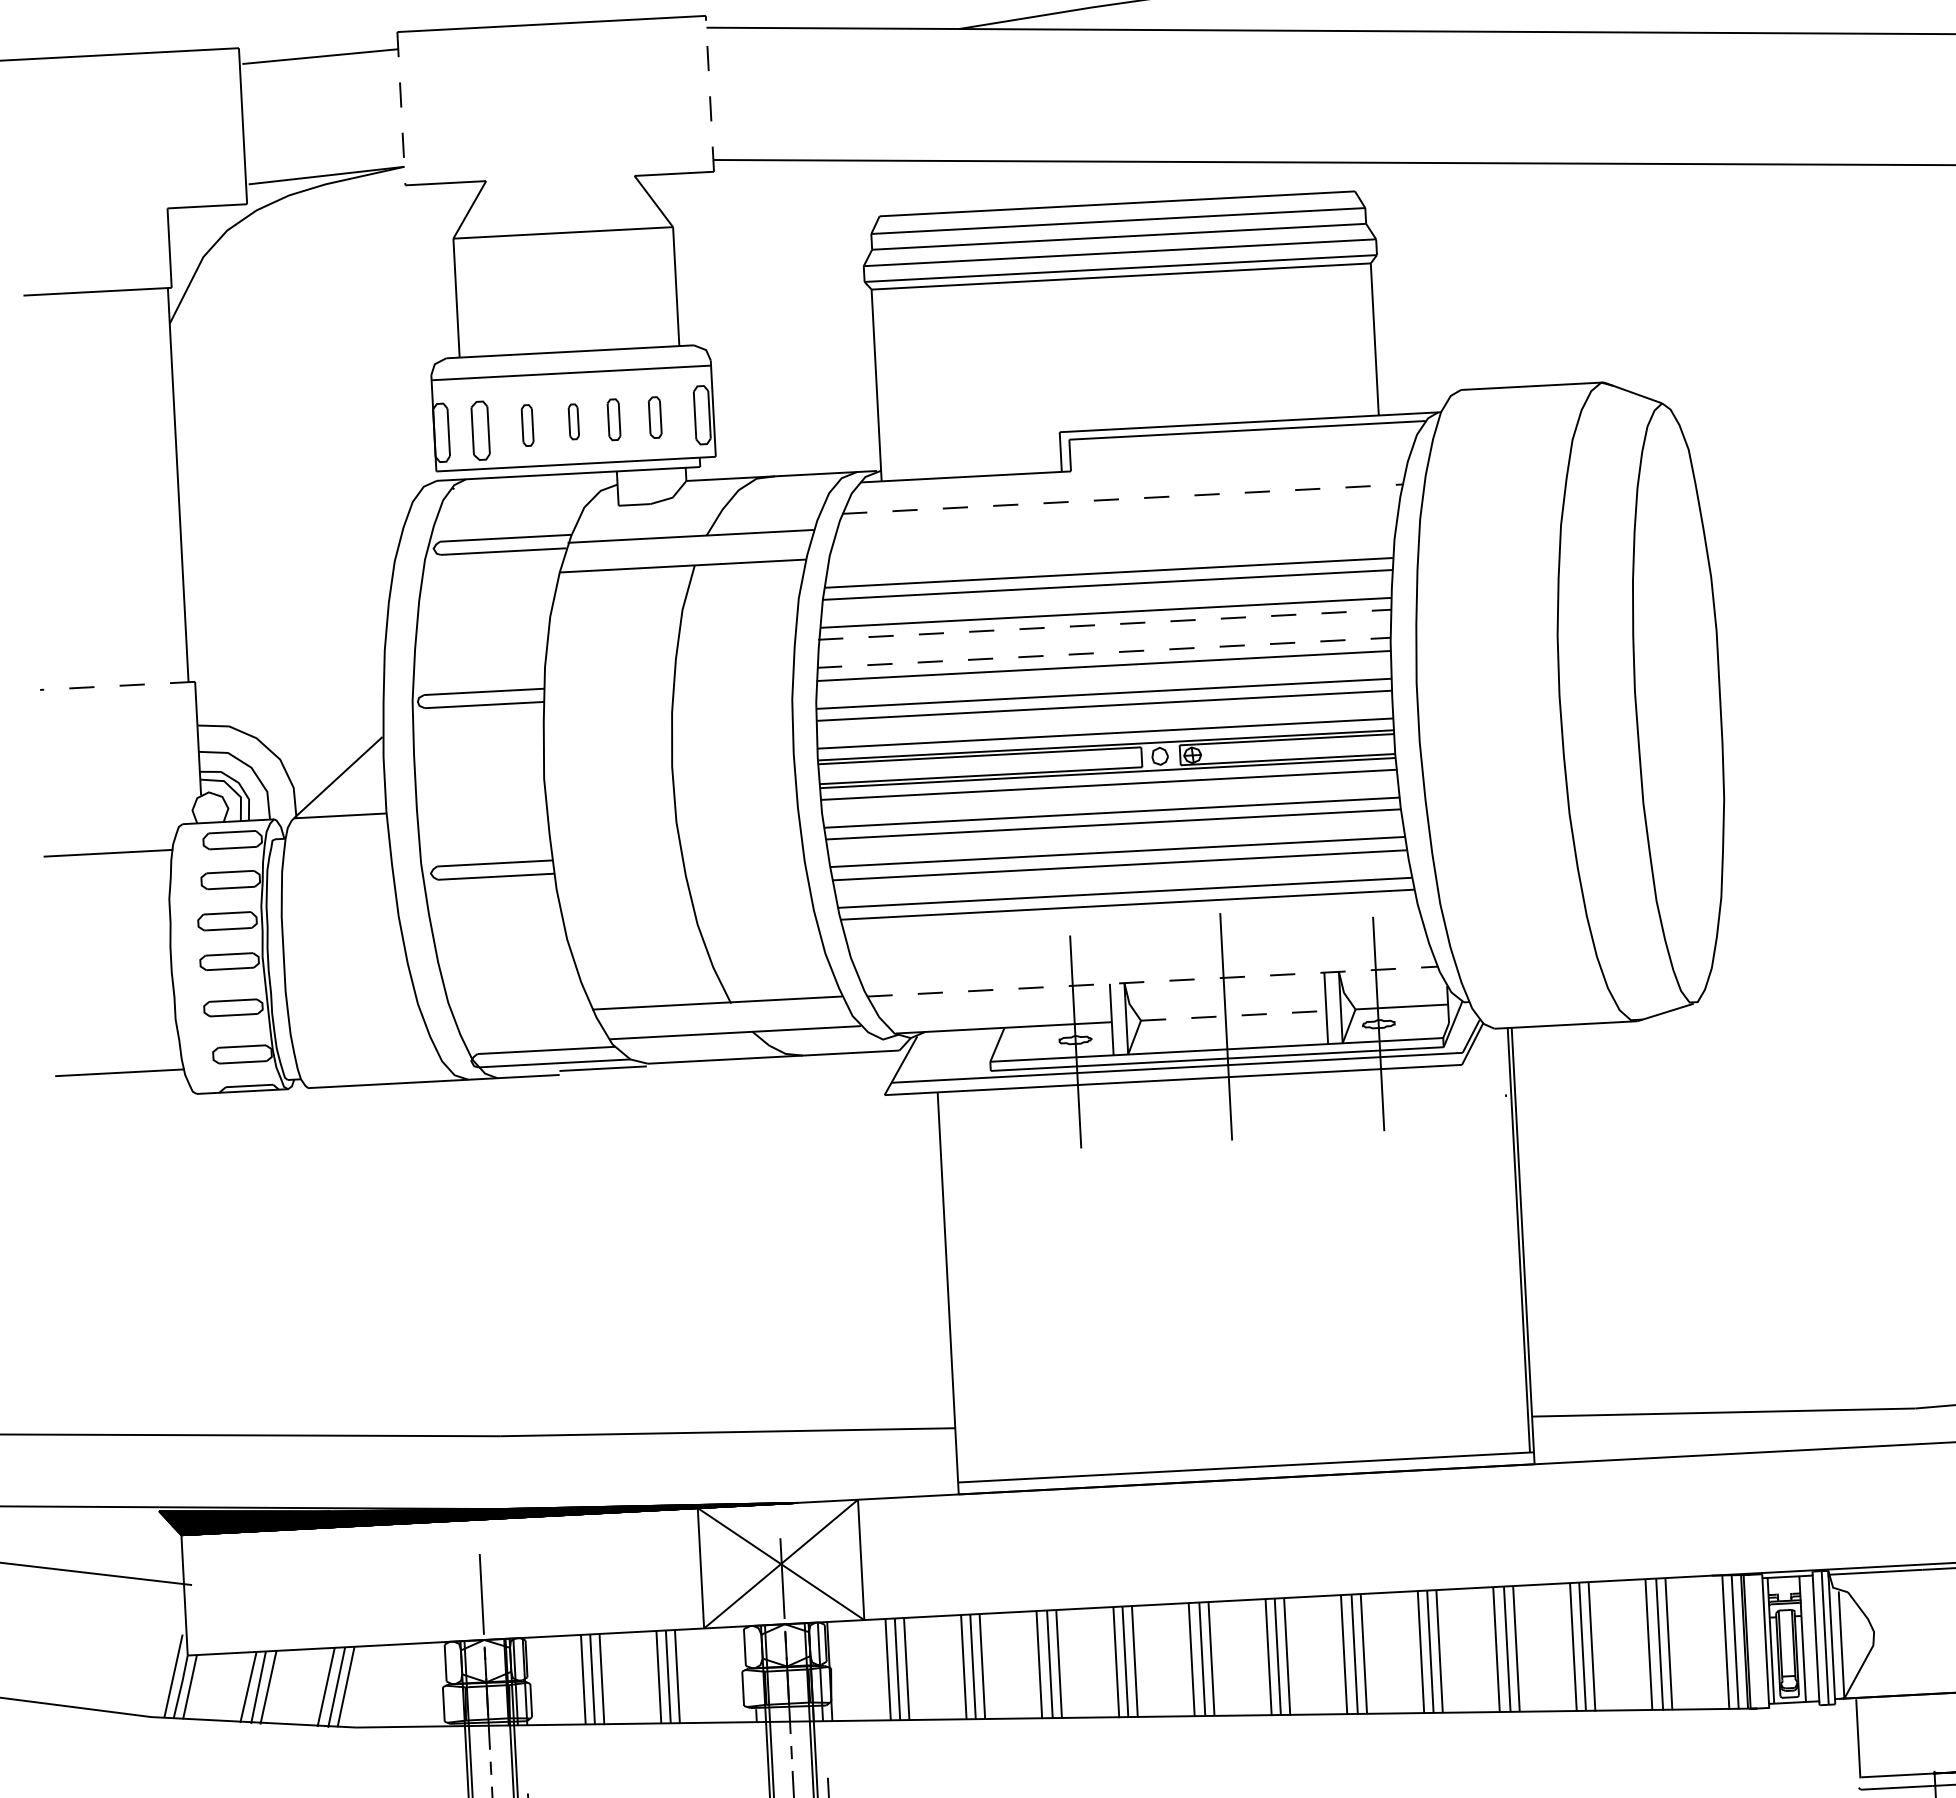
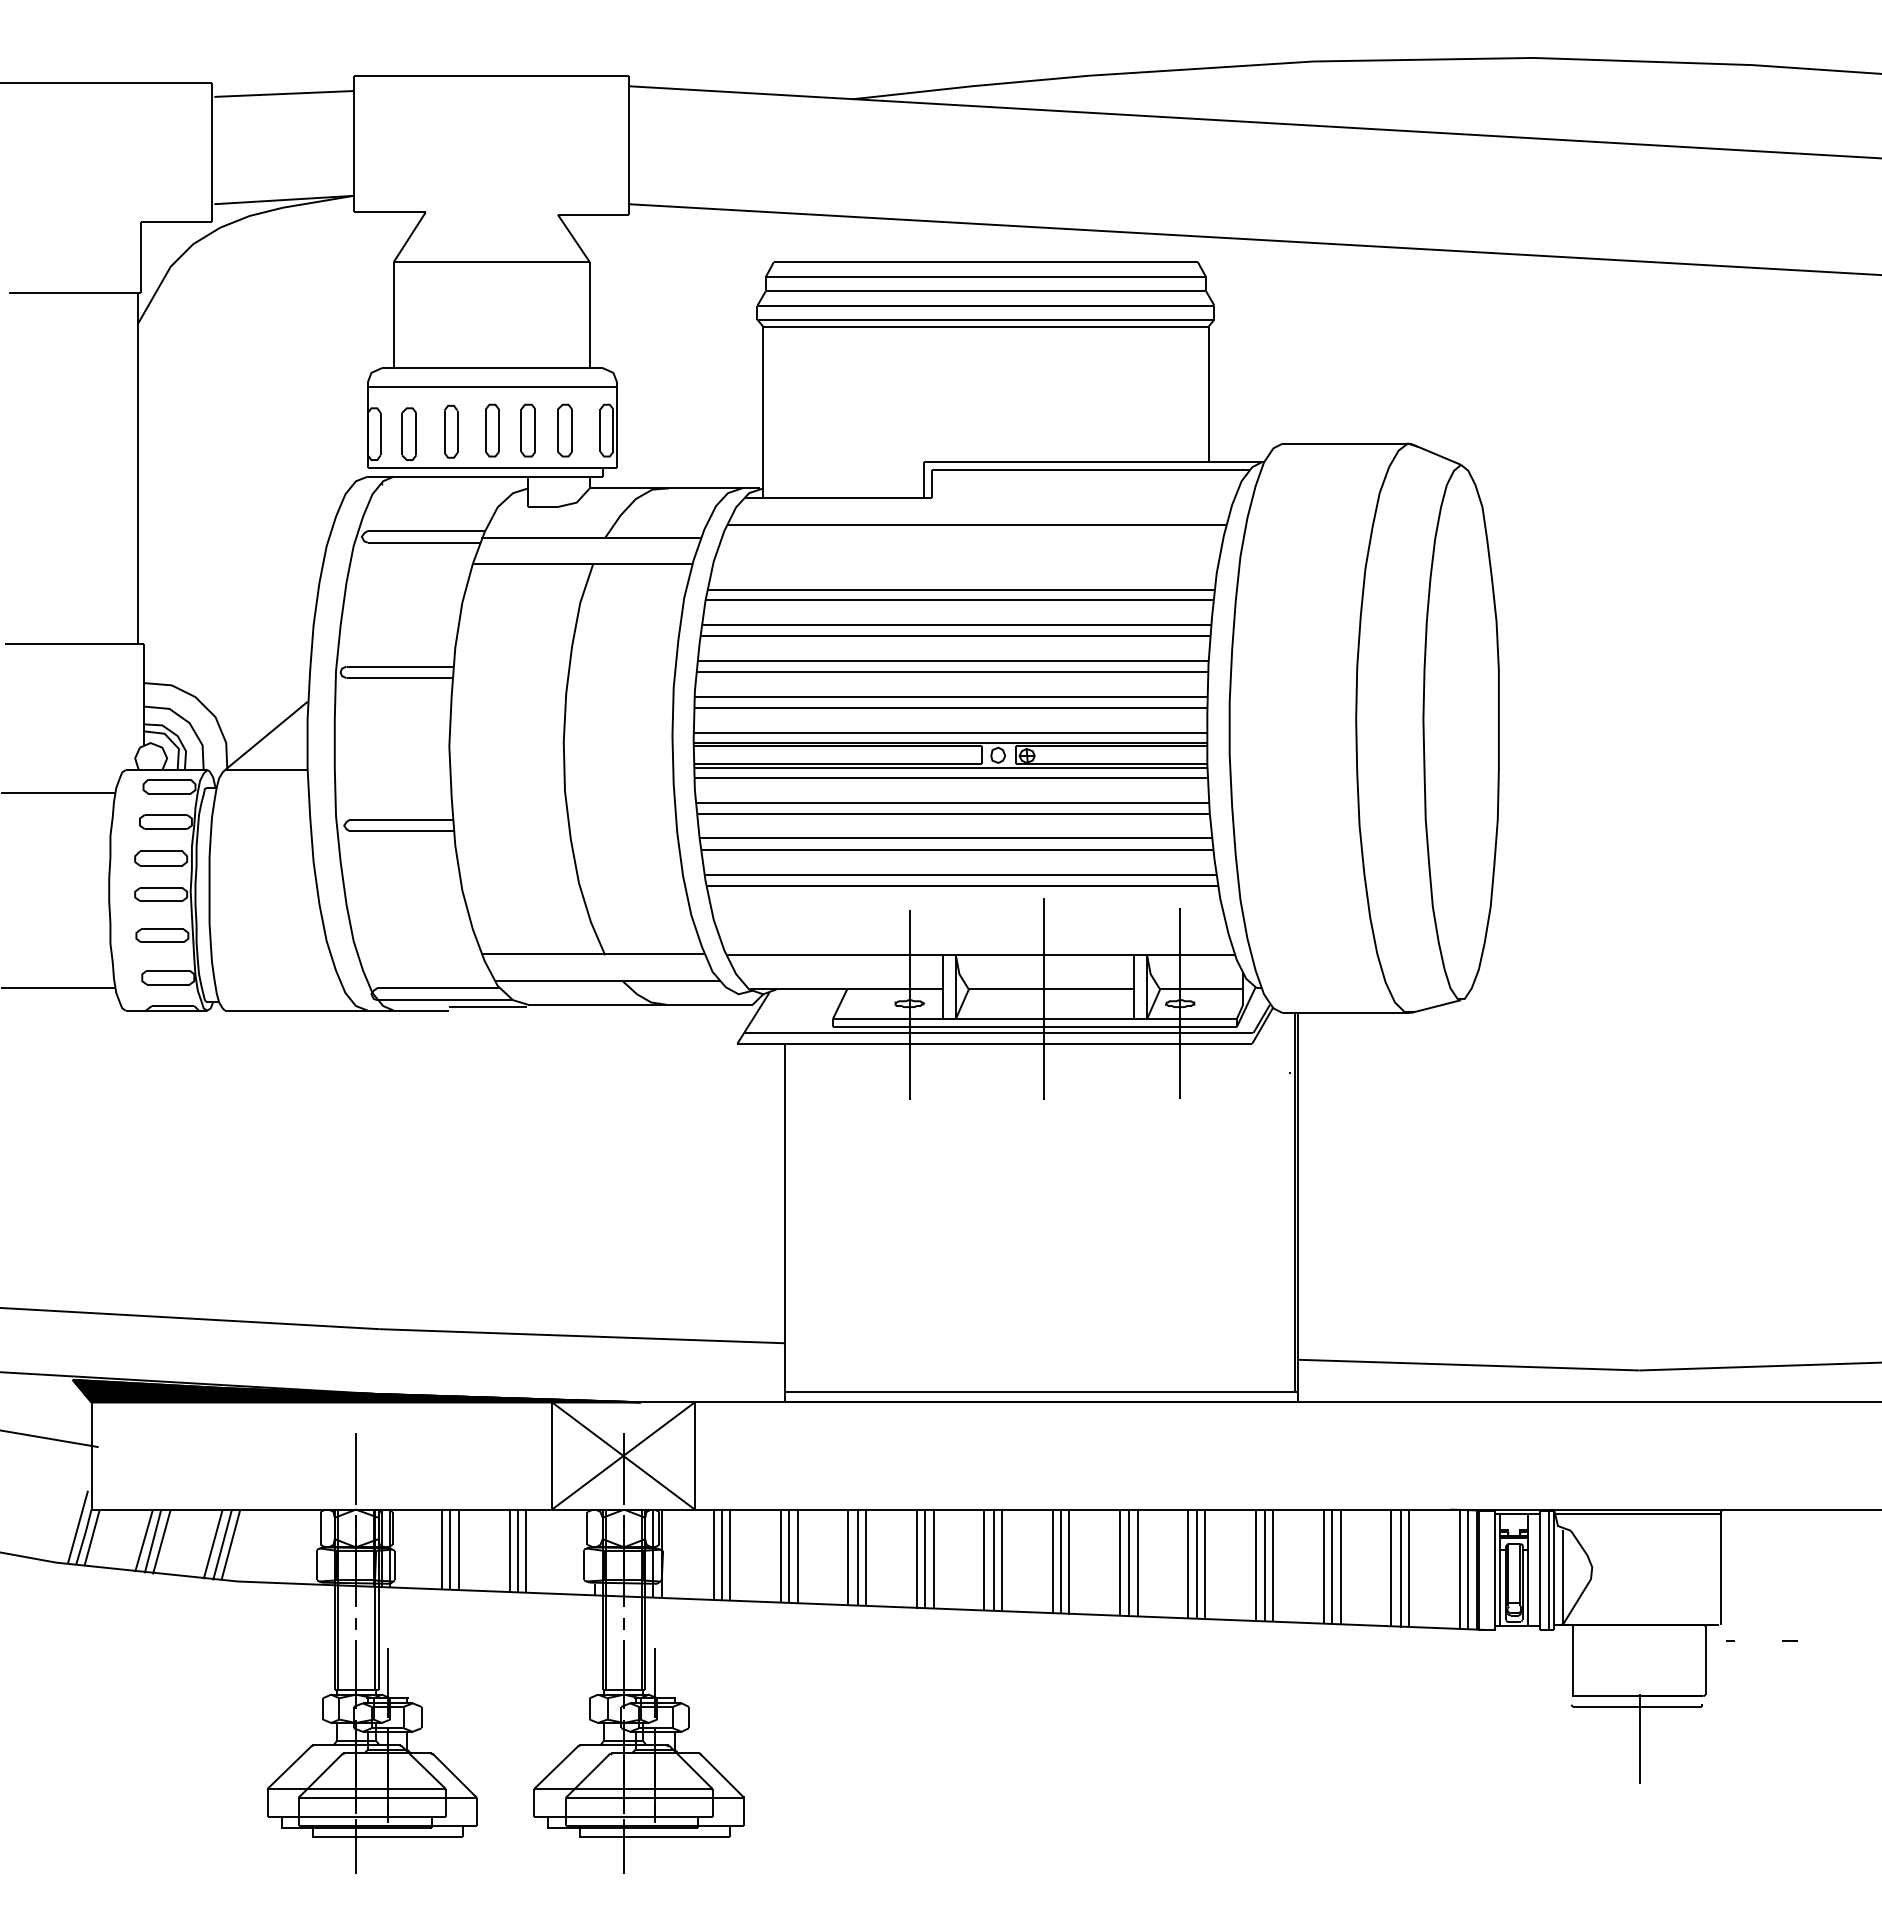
line: (709, 93) -> (628, 144), dashed -> solid
line: (401, 109) -> (353, 144), dashed -> solid
part: (654, 417) -> (564, 430), size x1.43
part: (613, 419) -> (527, 430), size x1.43
part: (573, 421) -> (492, 430), size x1.67
part: (528, 425) -> (451, 431), size x1.43
line: (1122, 498) -> (976, 524), dashed -> solid
line: (1105, 624) -> (955, 635), dashed -> solid
line: (1103, 652) -> (952, 660), dashed -> solid
line: (116, 686) -> (73, 644), dashed -> solid
line: (1153, 981) -> (981, 955), dashed -> solid
line: (1233, 1015) -> (1051, 989), dashed -> solid

